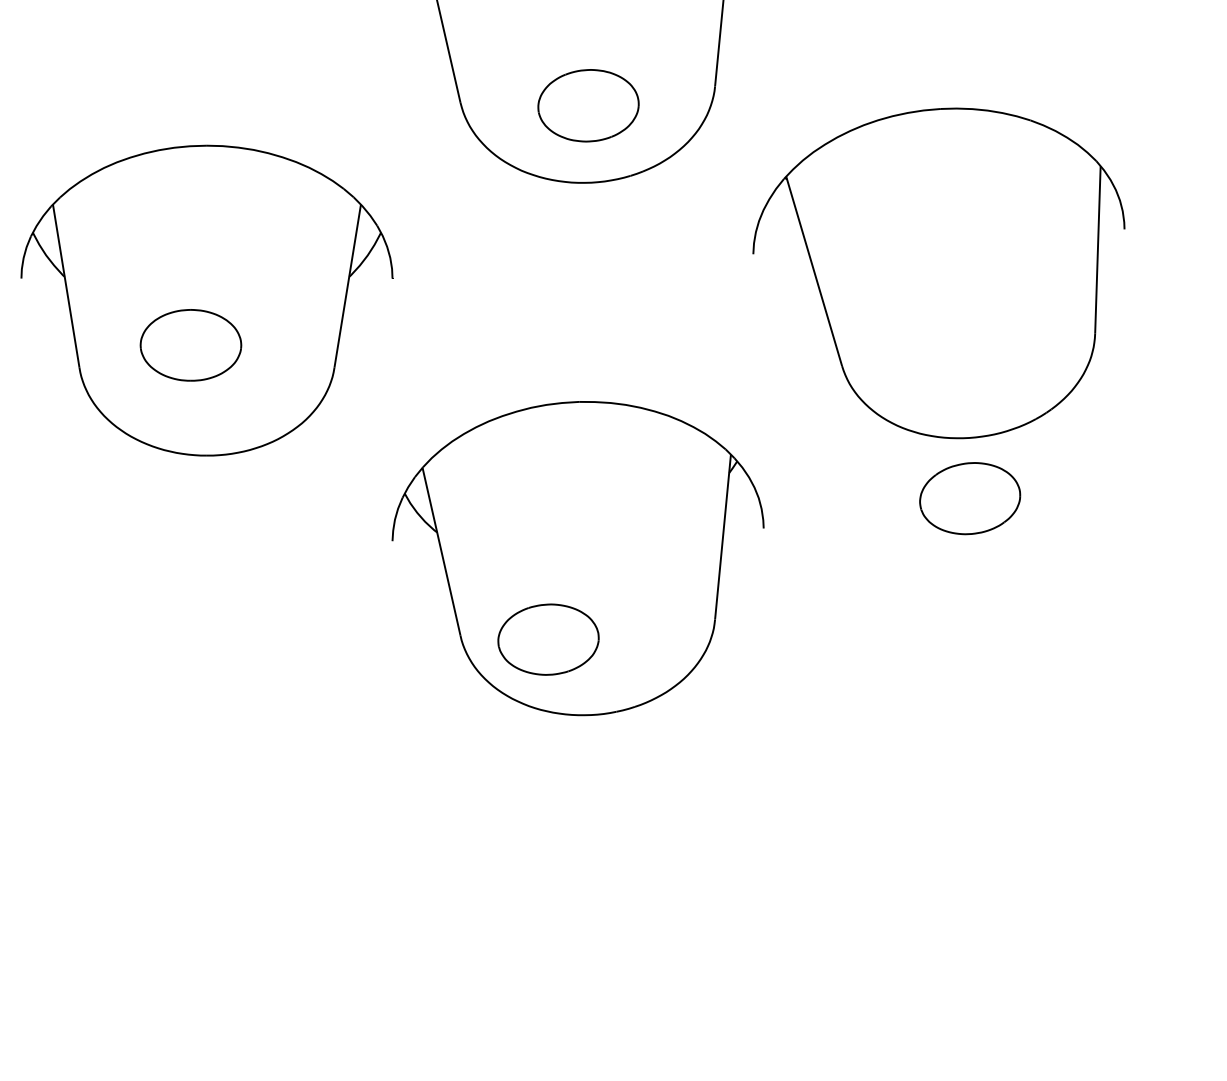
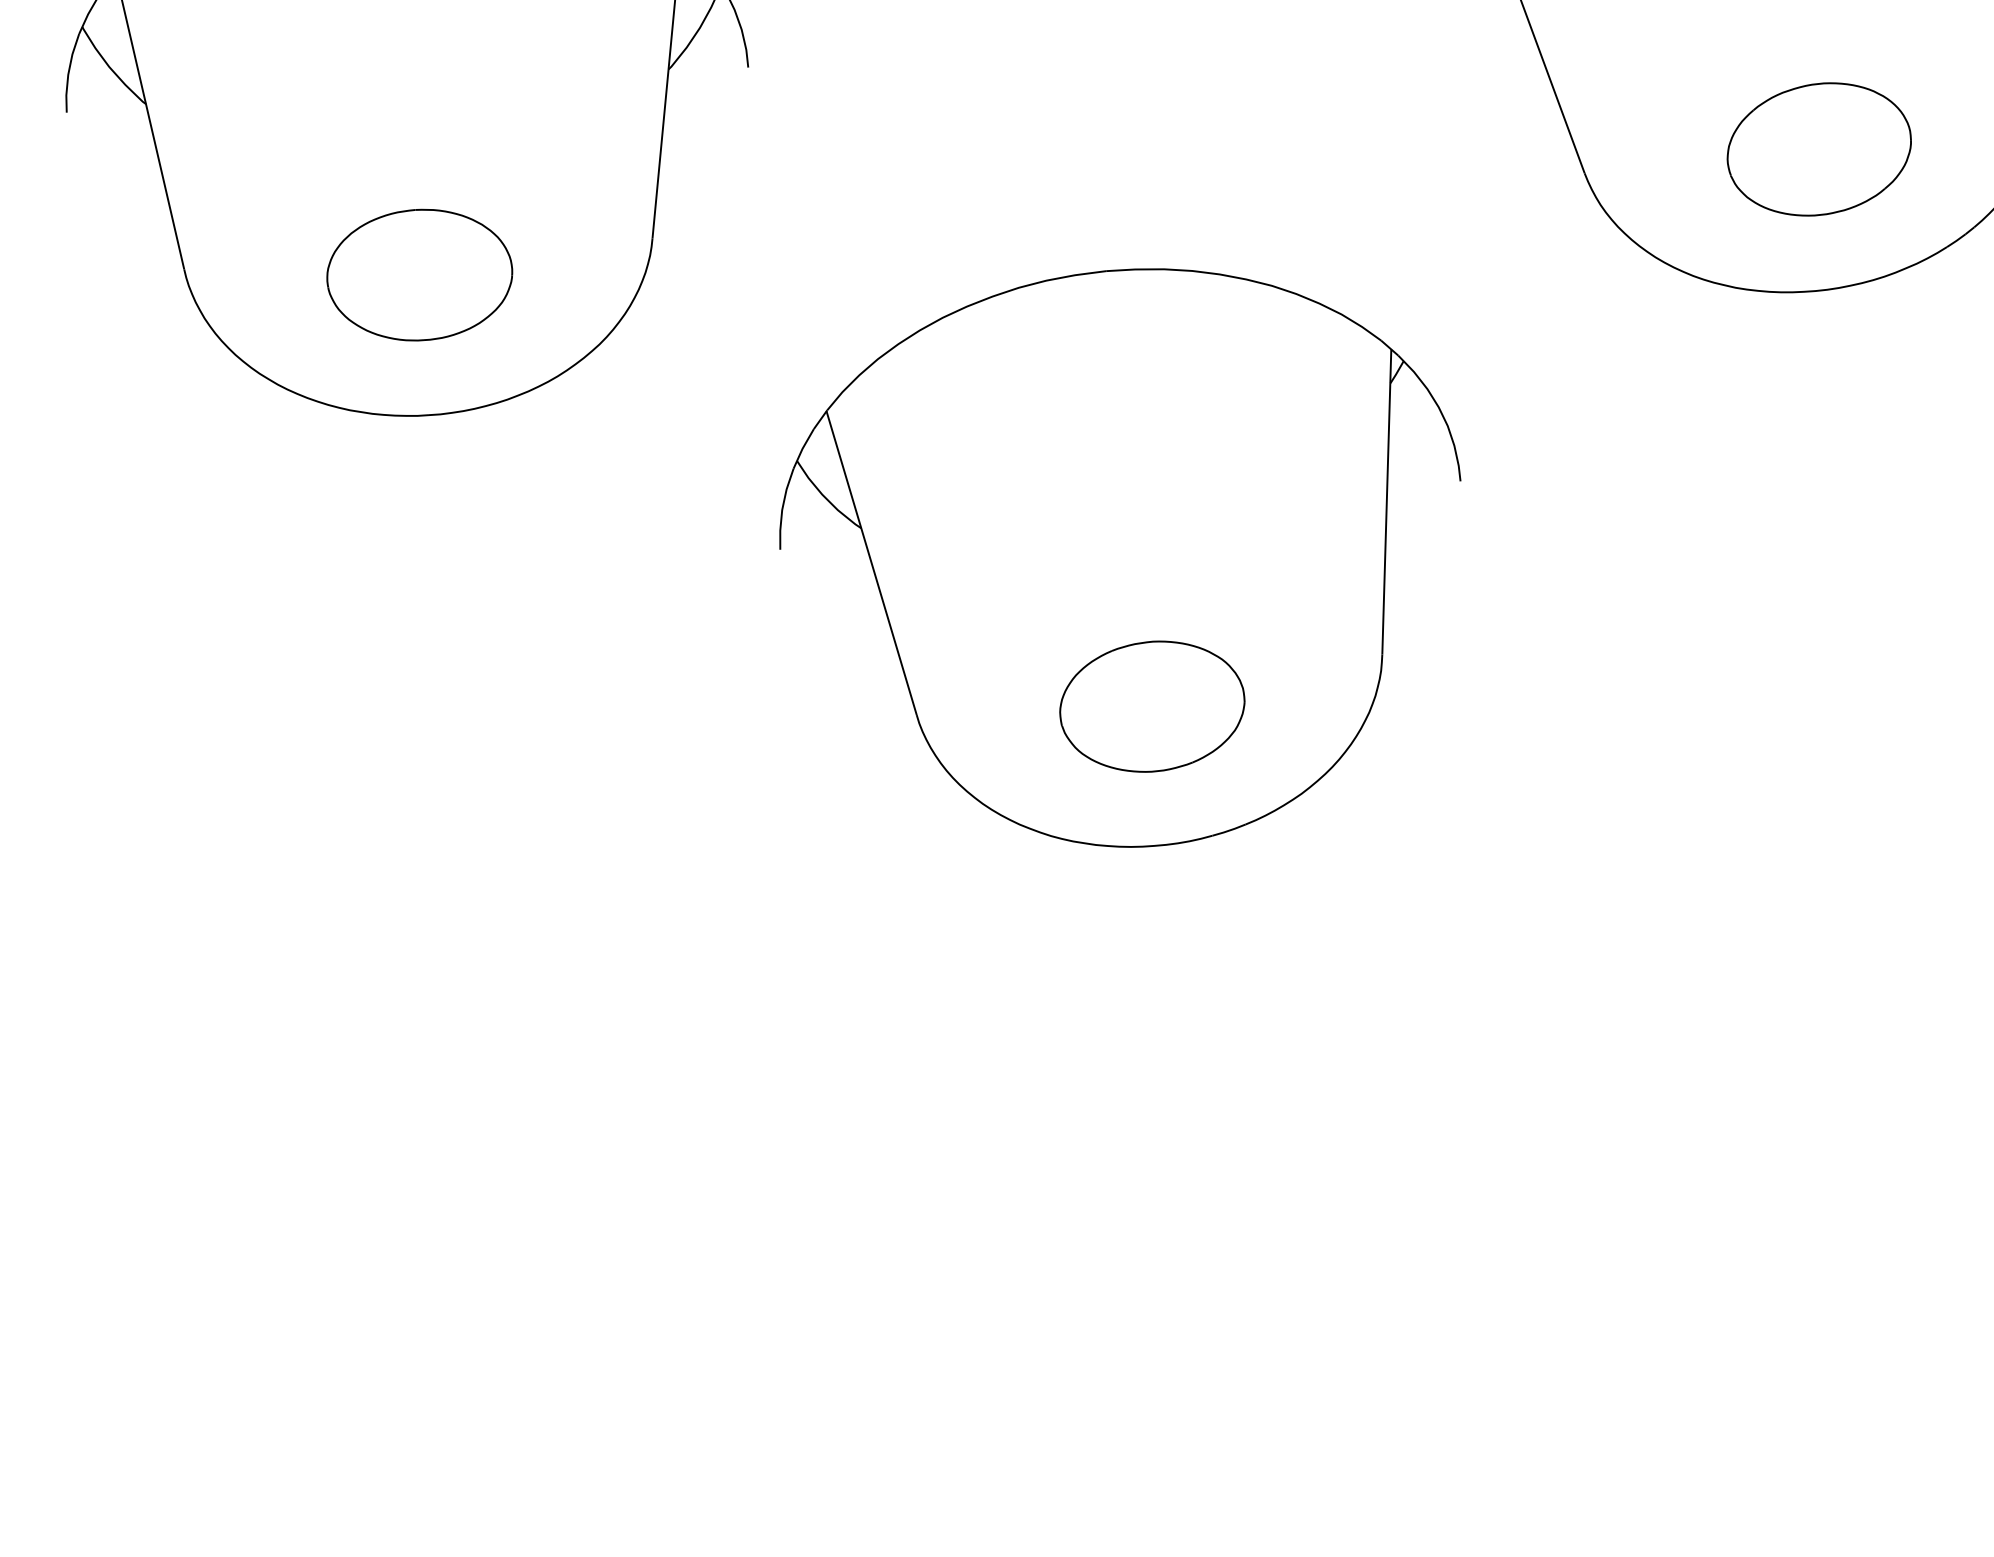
part: (190, 345) -> (418, 275), moved
part: (970, 498) -> (1819, 149), moved
part: (548, 639) -> (1152, 706), moved

